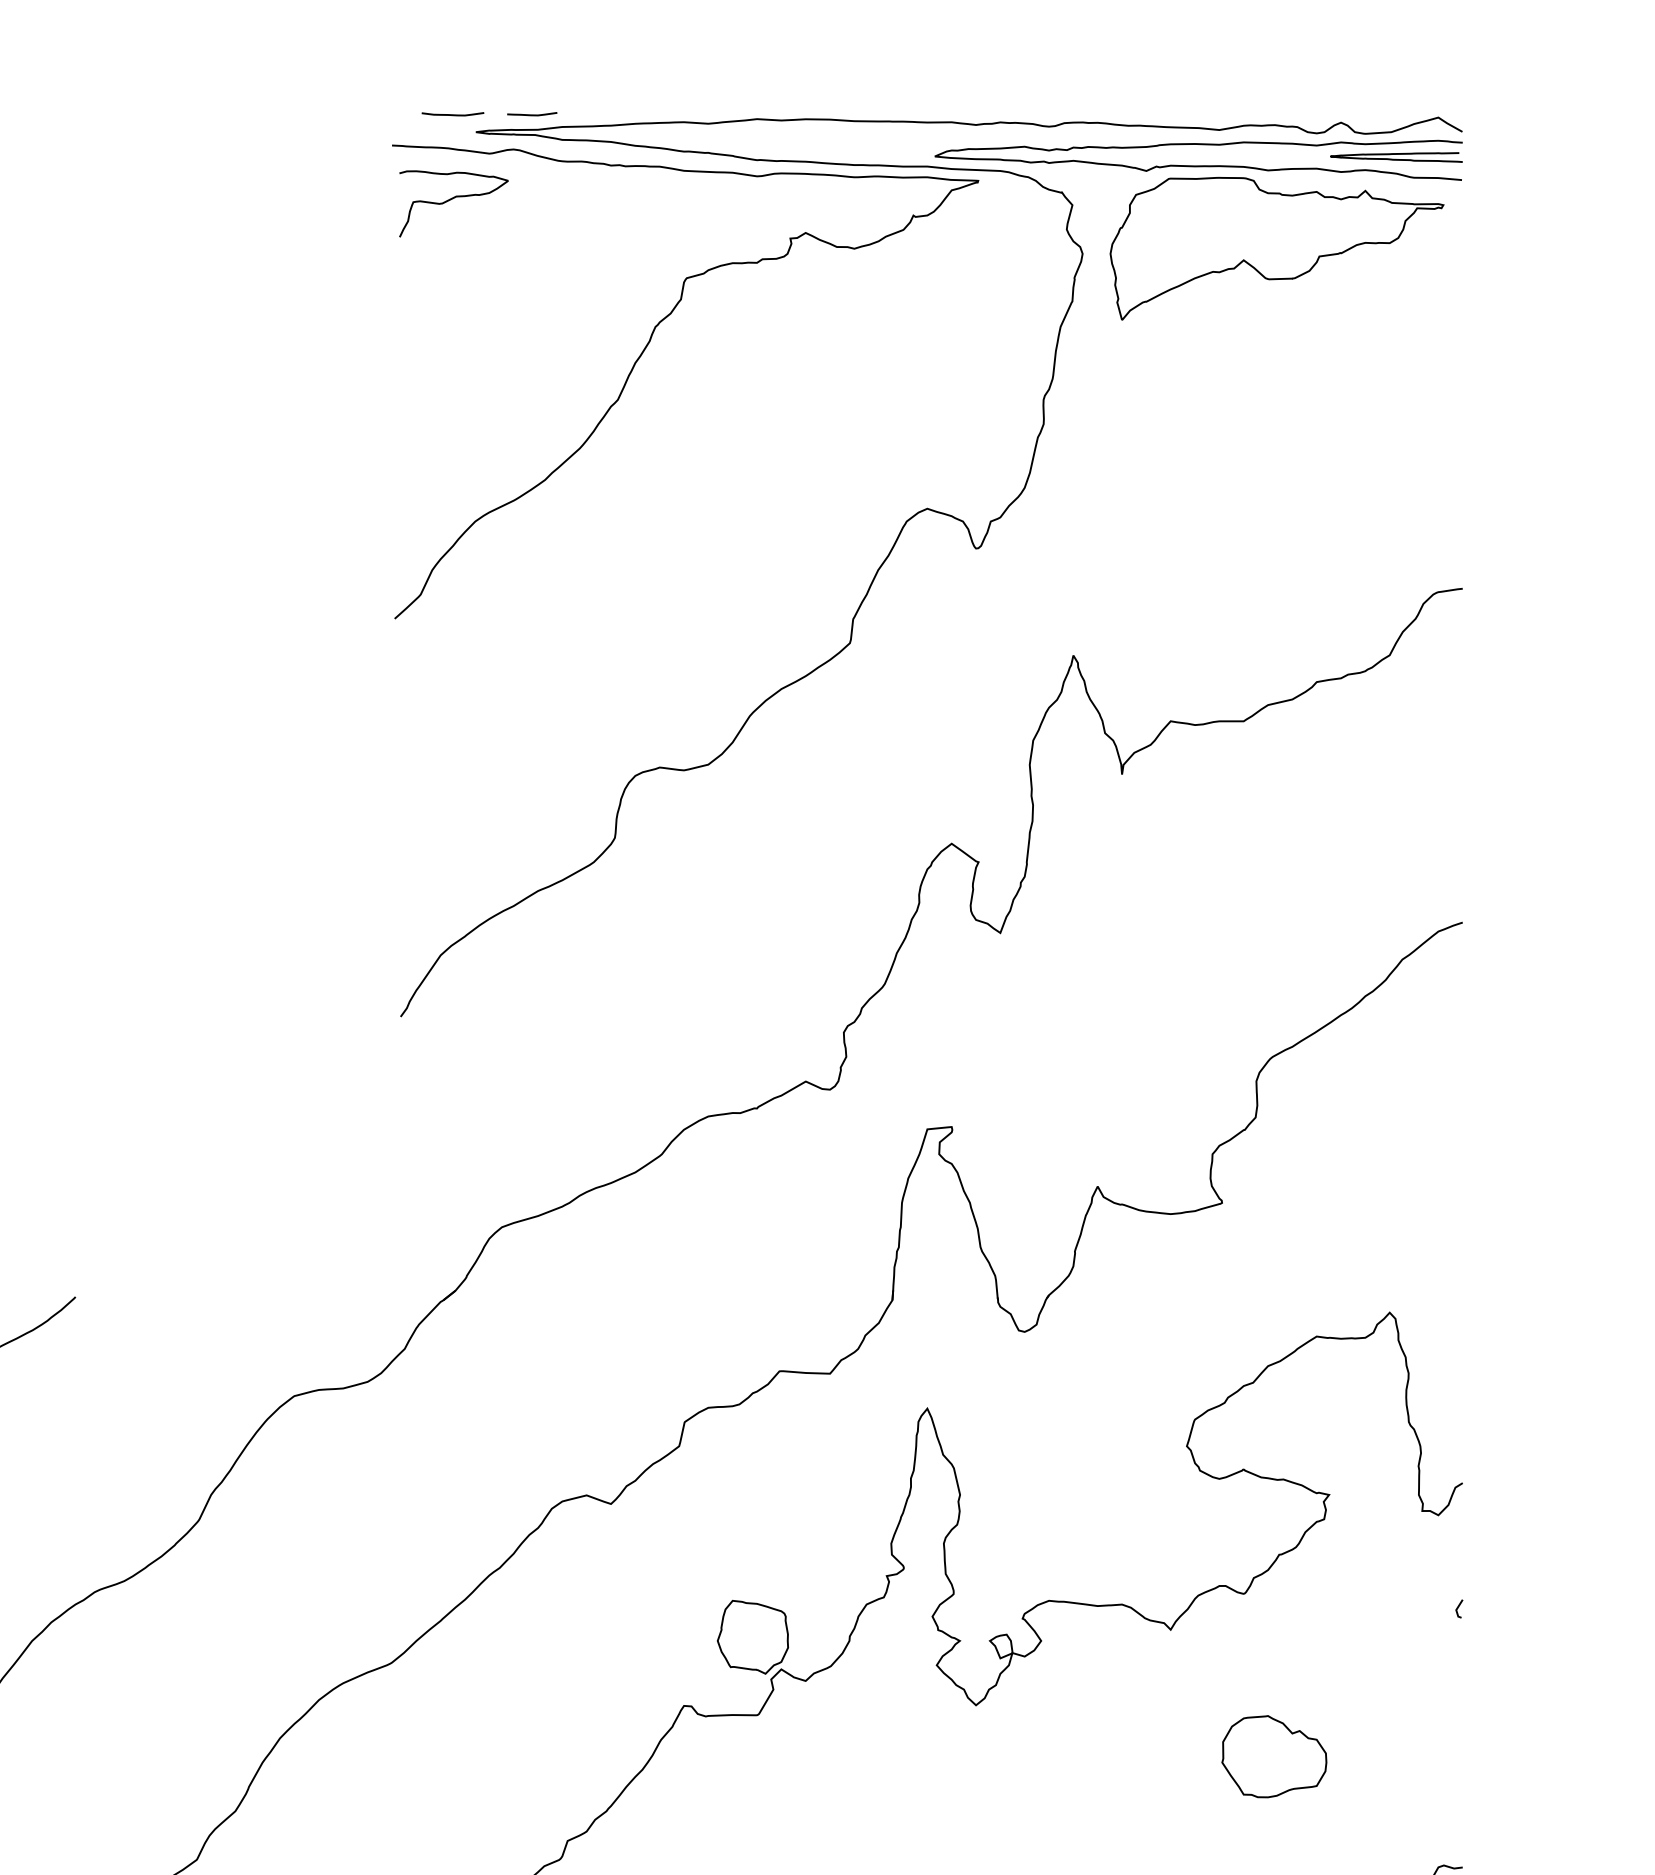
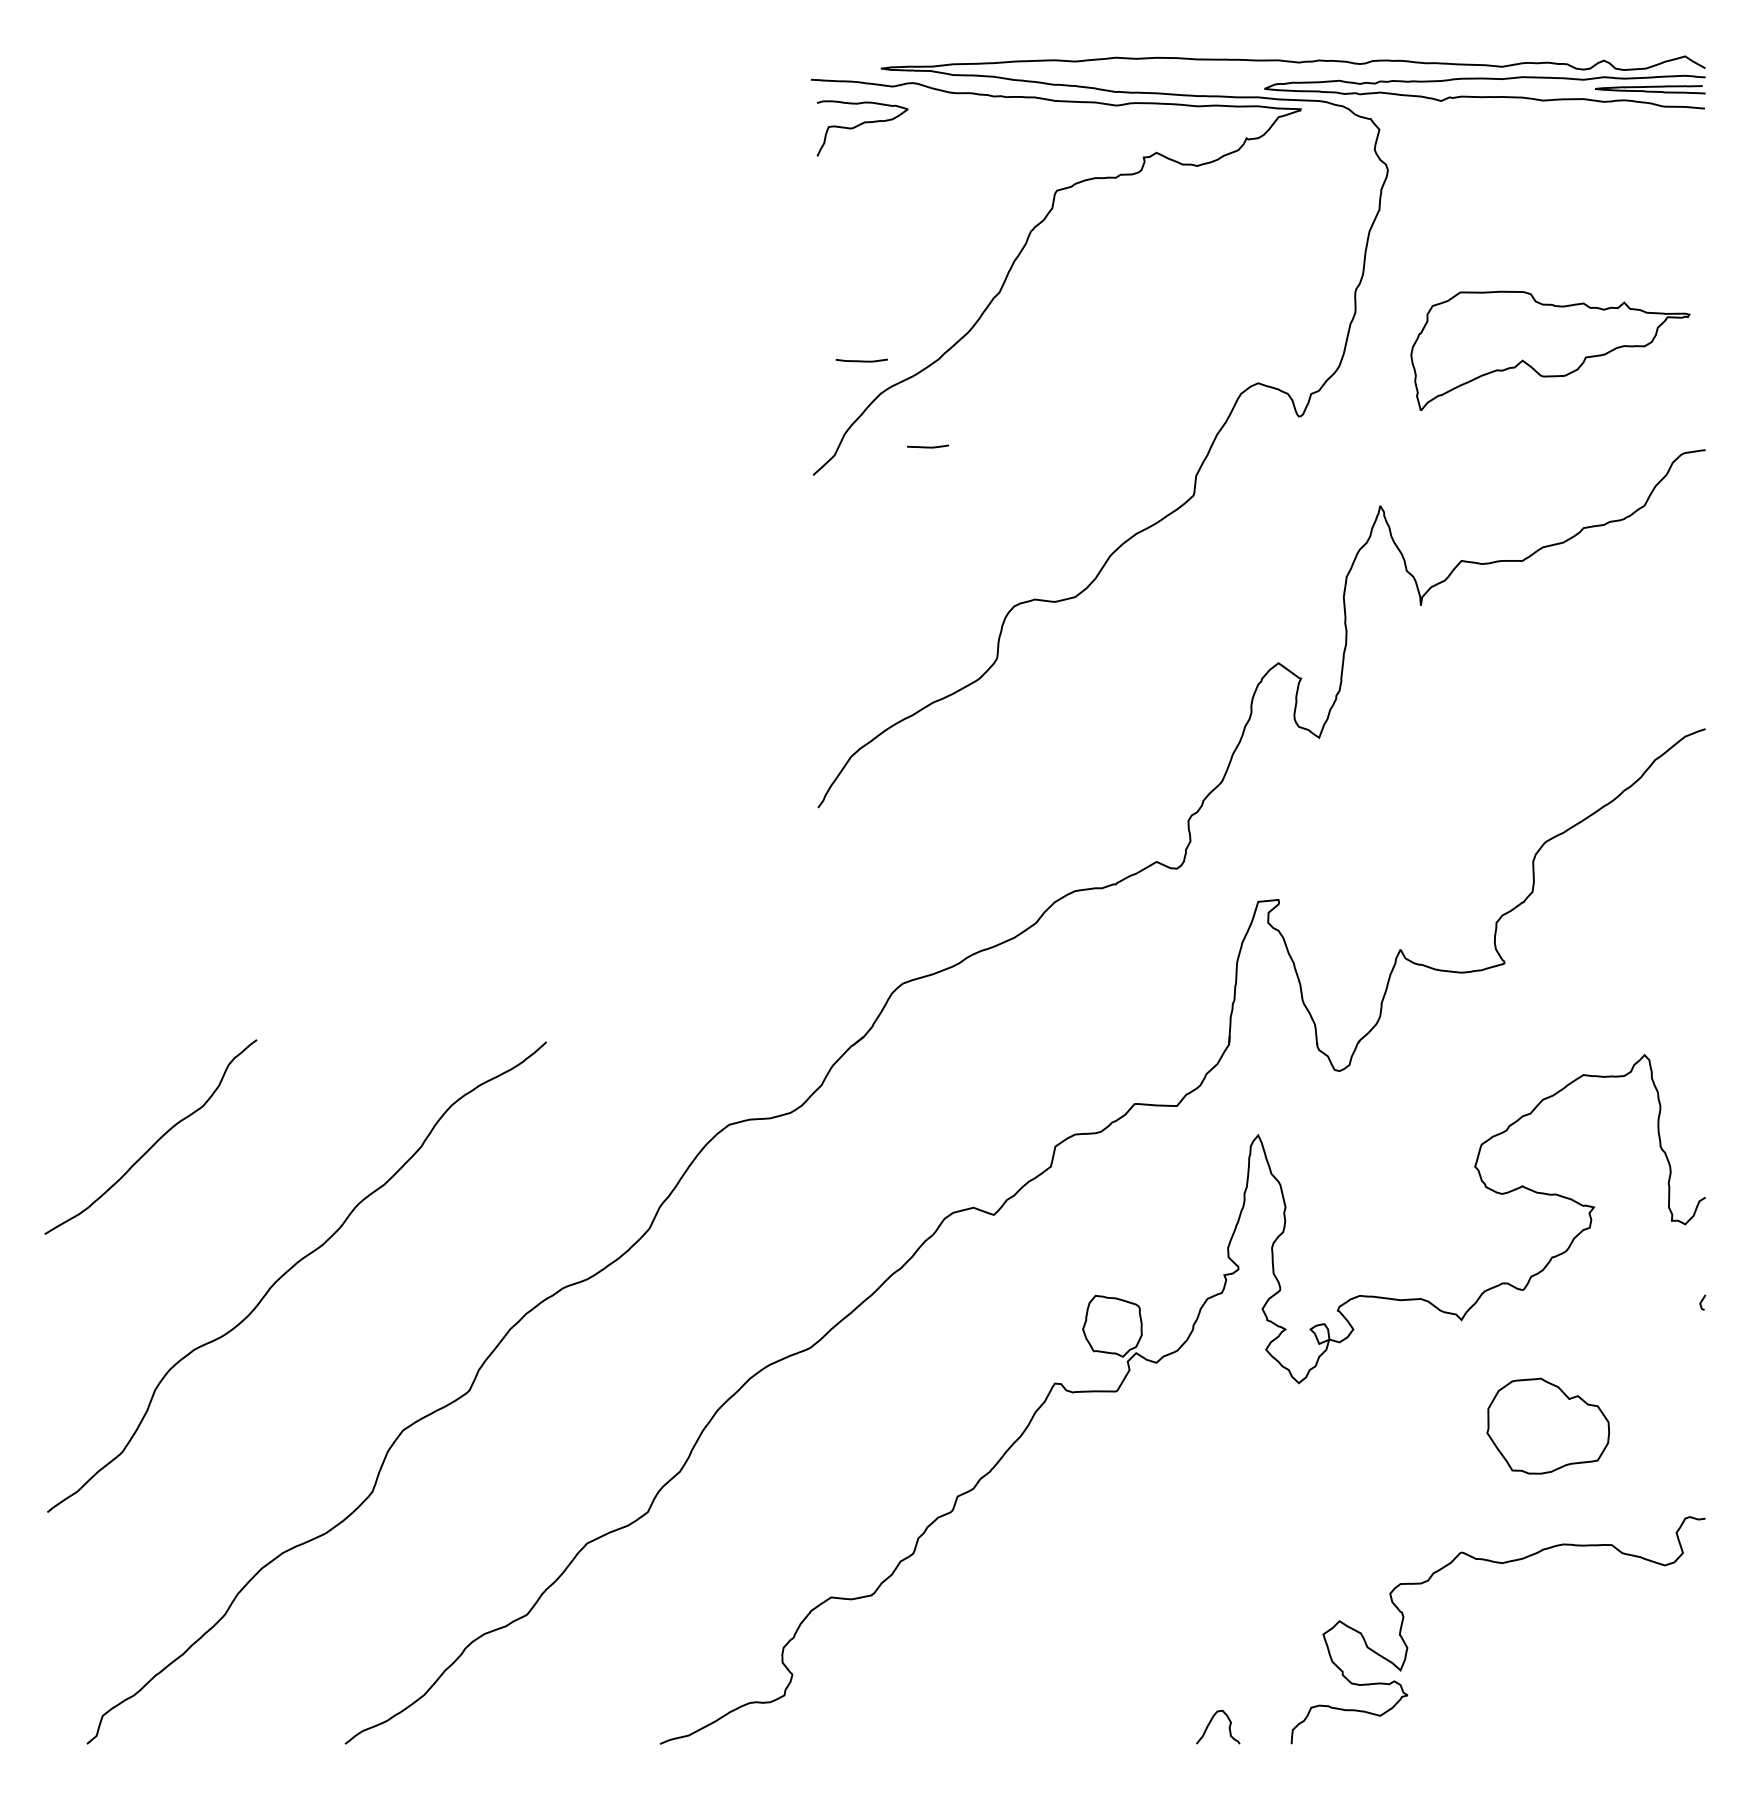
curve: (452, 114) -> (861, 360), moved
curve: (531, 114) -> (927, 446), moved
part: (1277, 248) -> (1550, 350), moved
part: (1273, 1755) -> (1547, 1425), size x1.4

